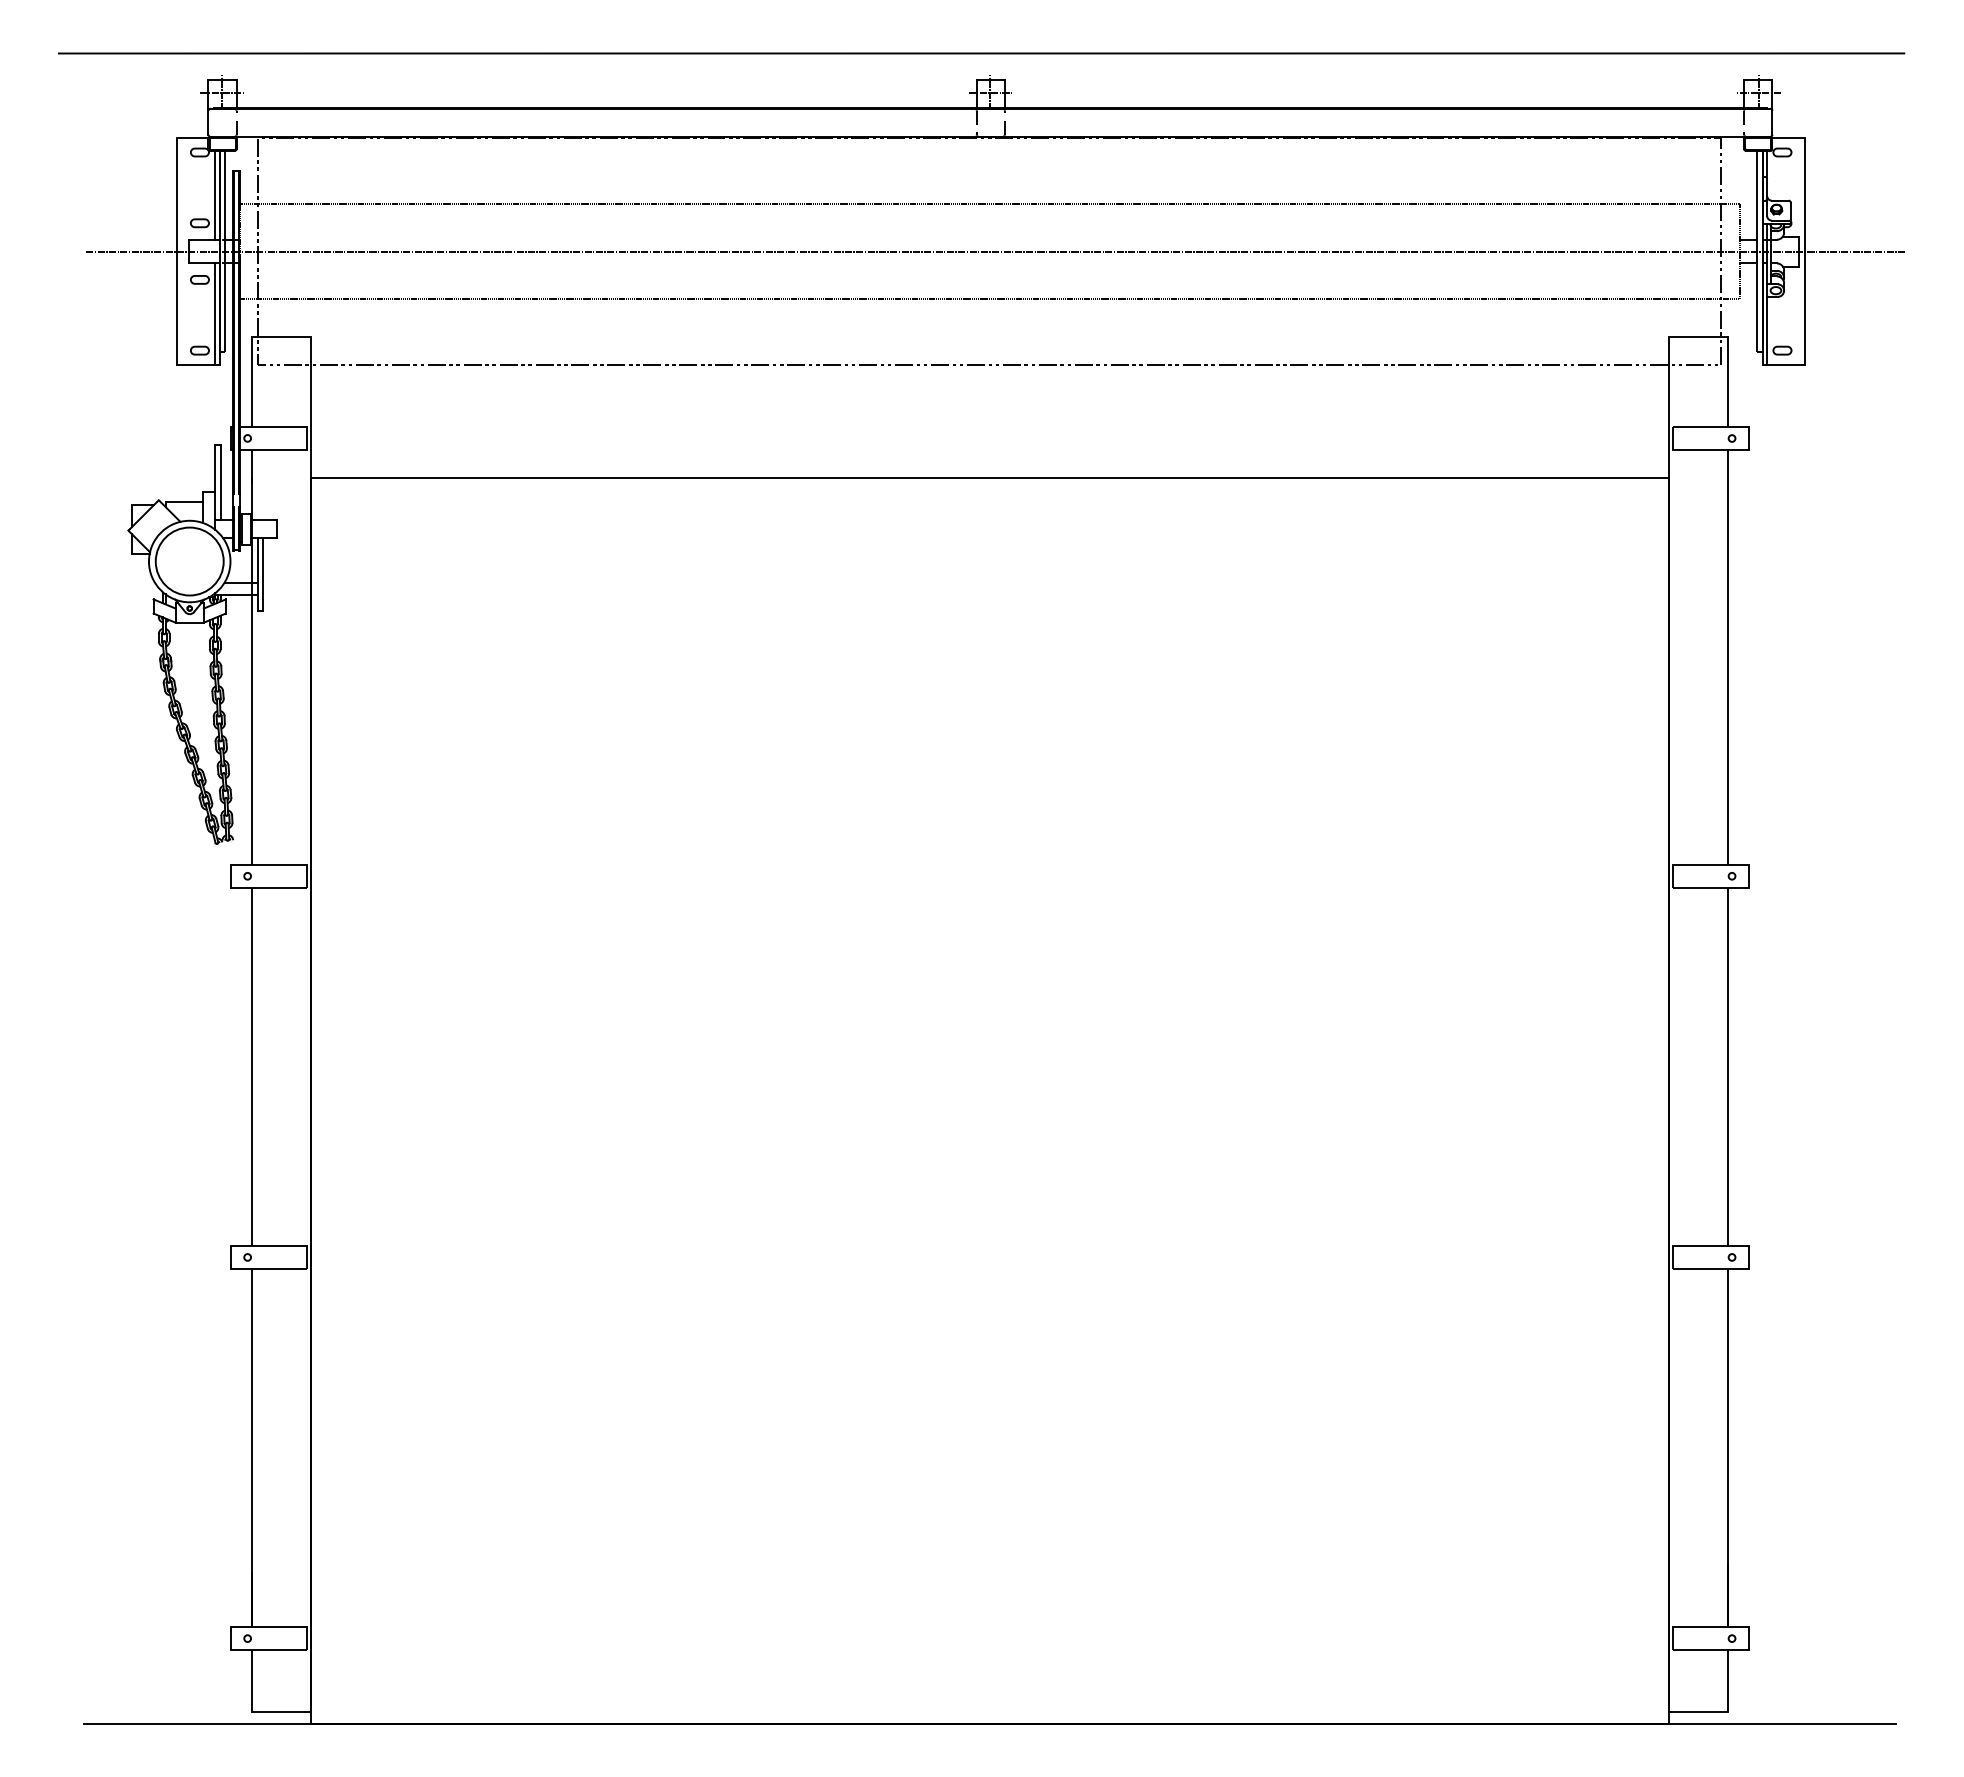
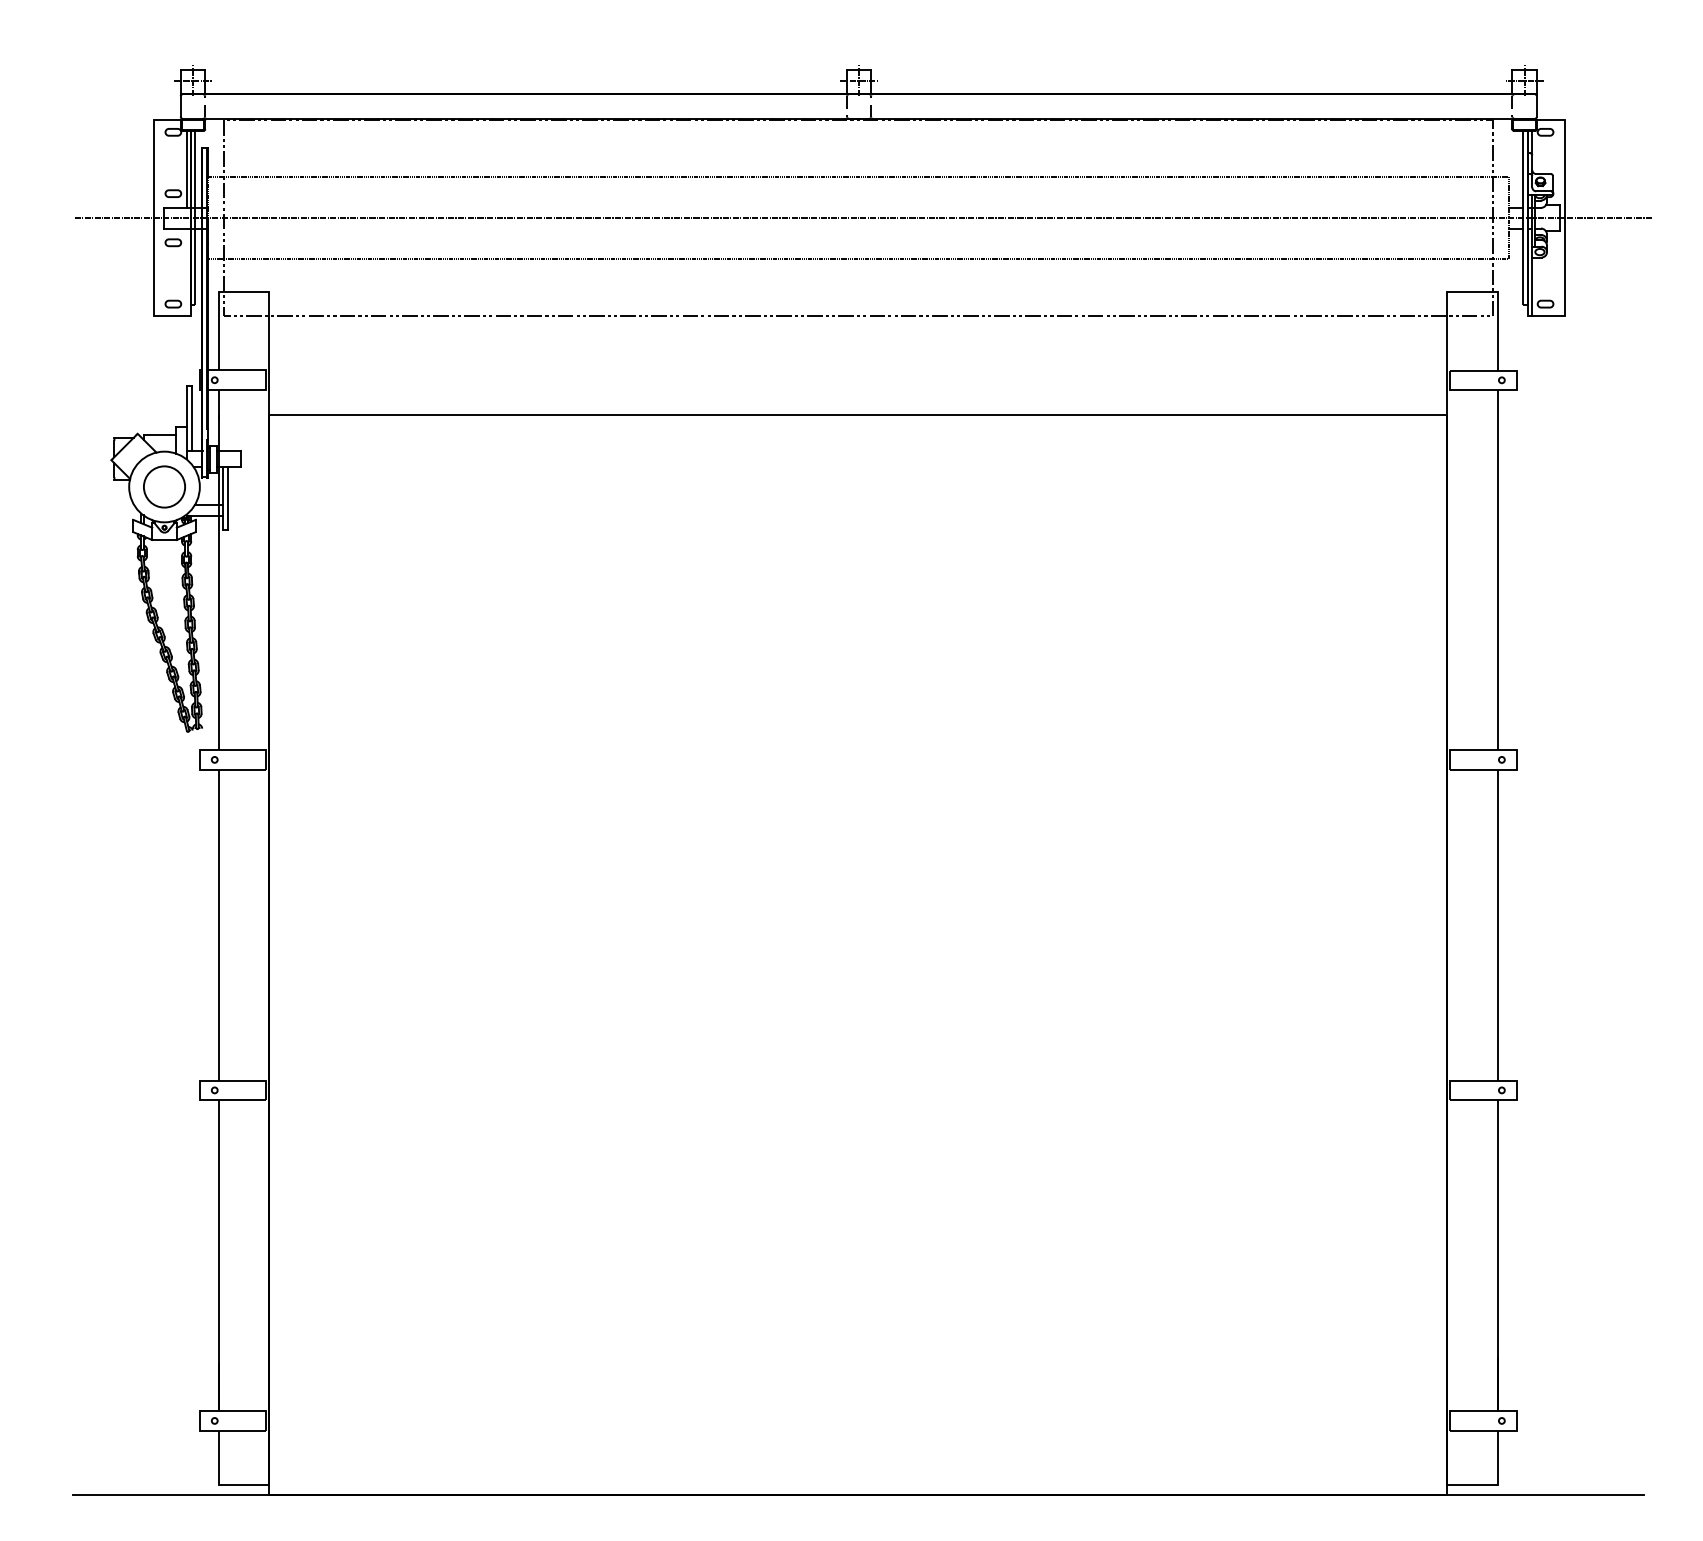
line: (981, 53) -> (851, 46), removed
line: (215, 313) -> (186, 271), removed
circle: (189, 561) -> (164, 486), size x0.7

